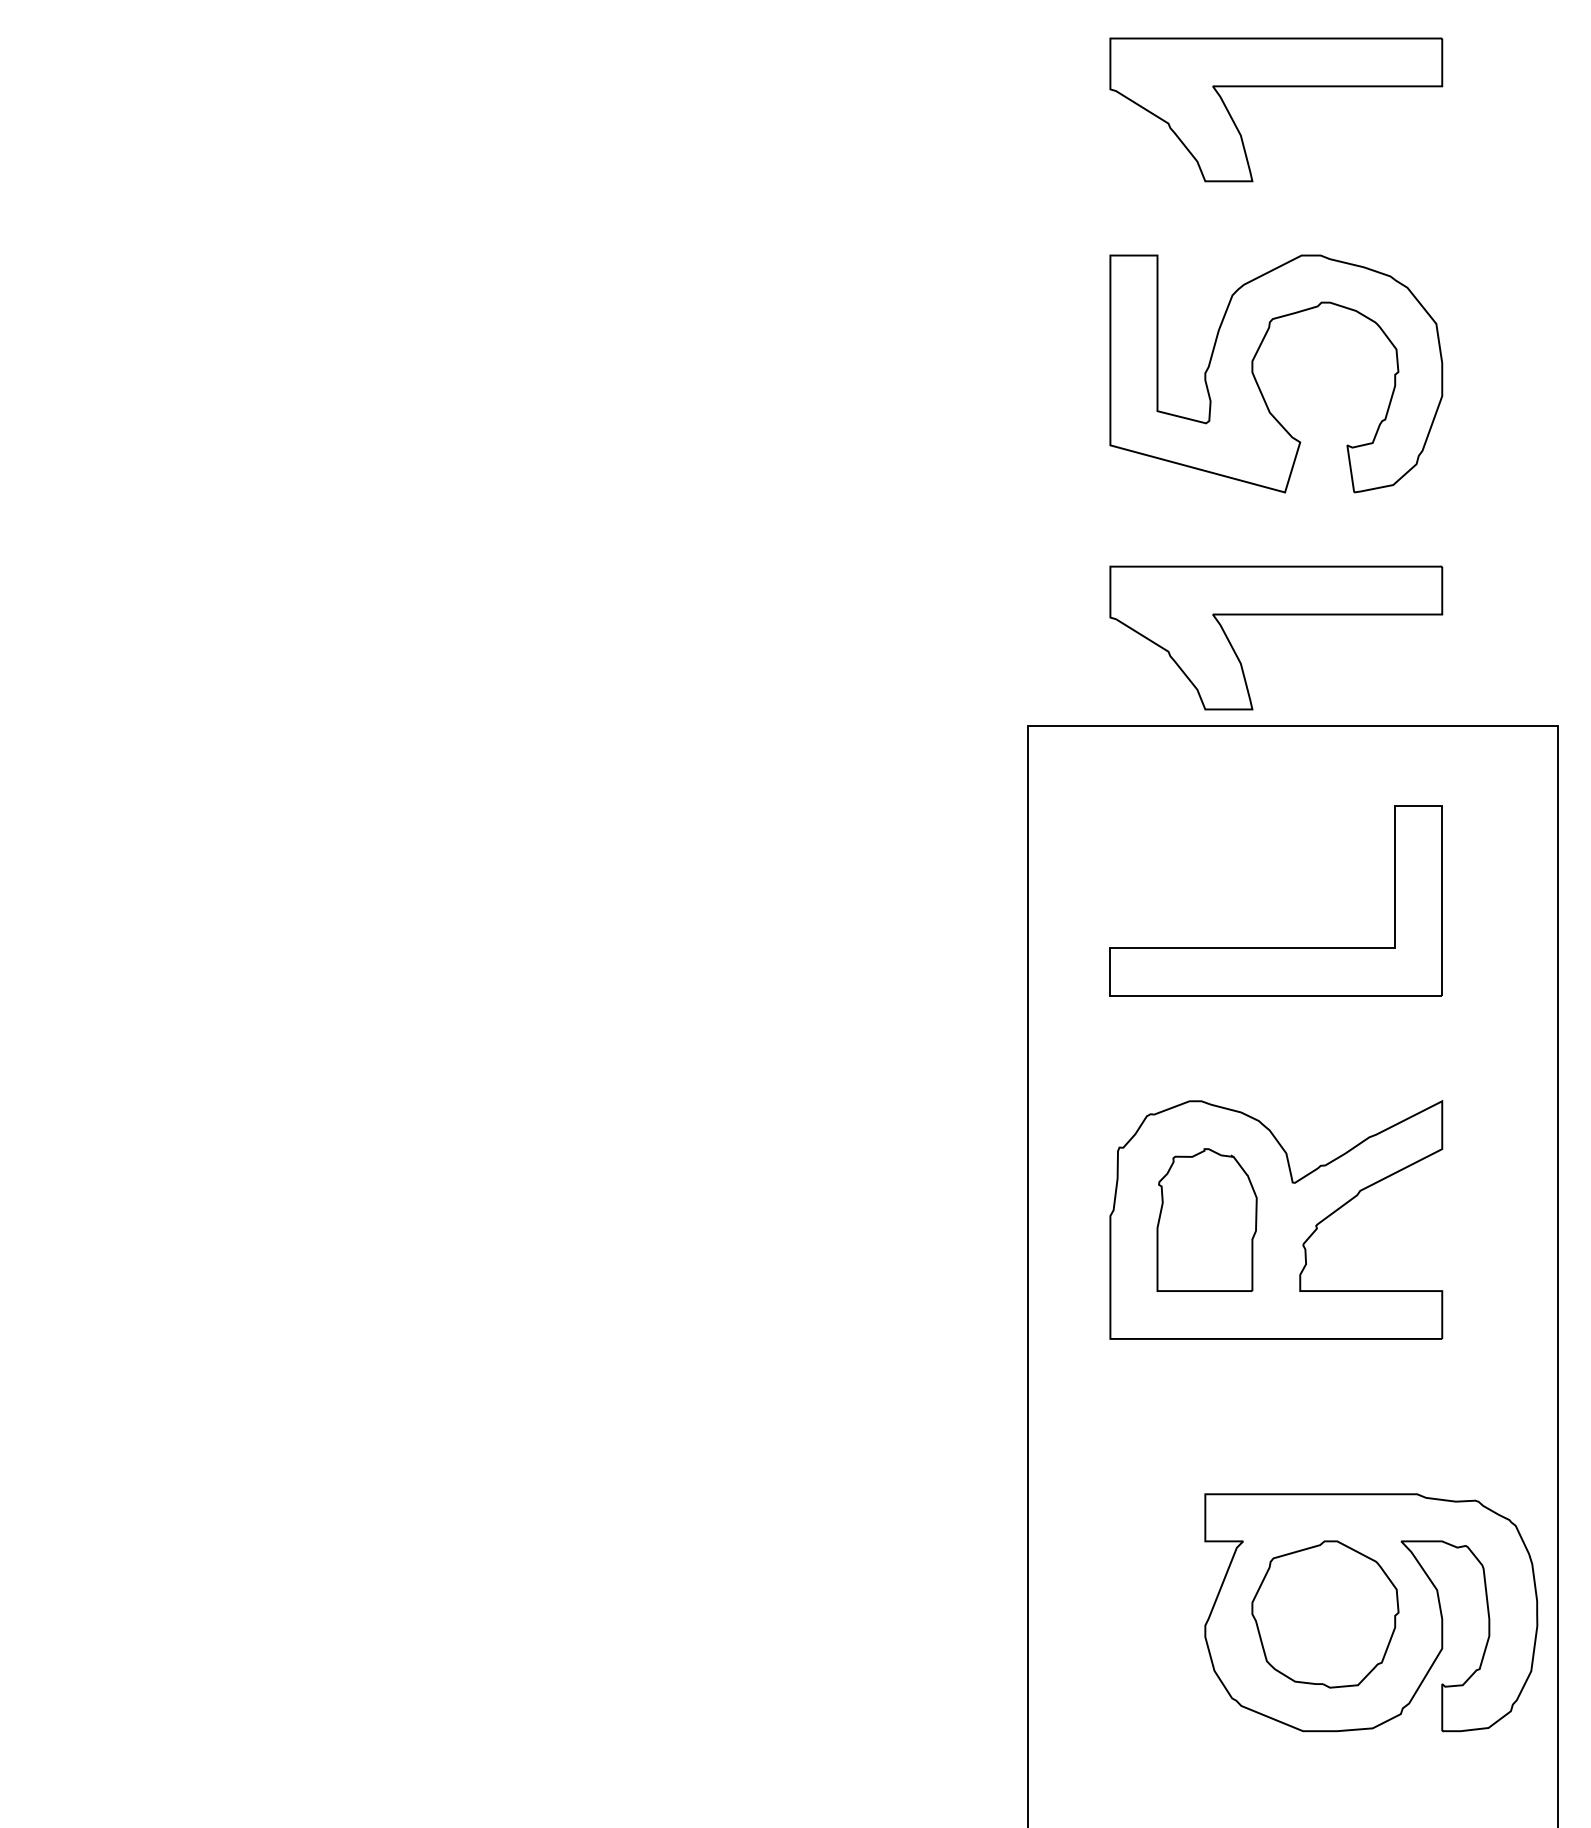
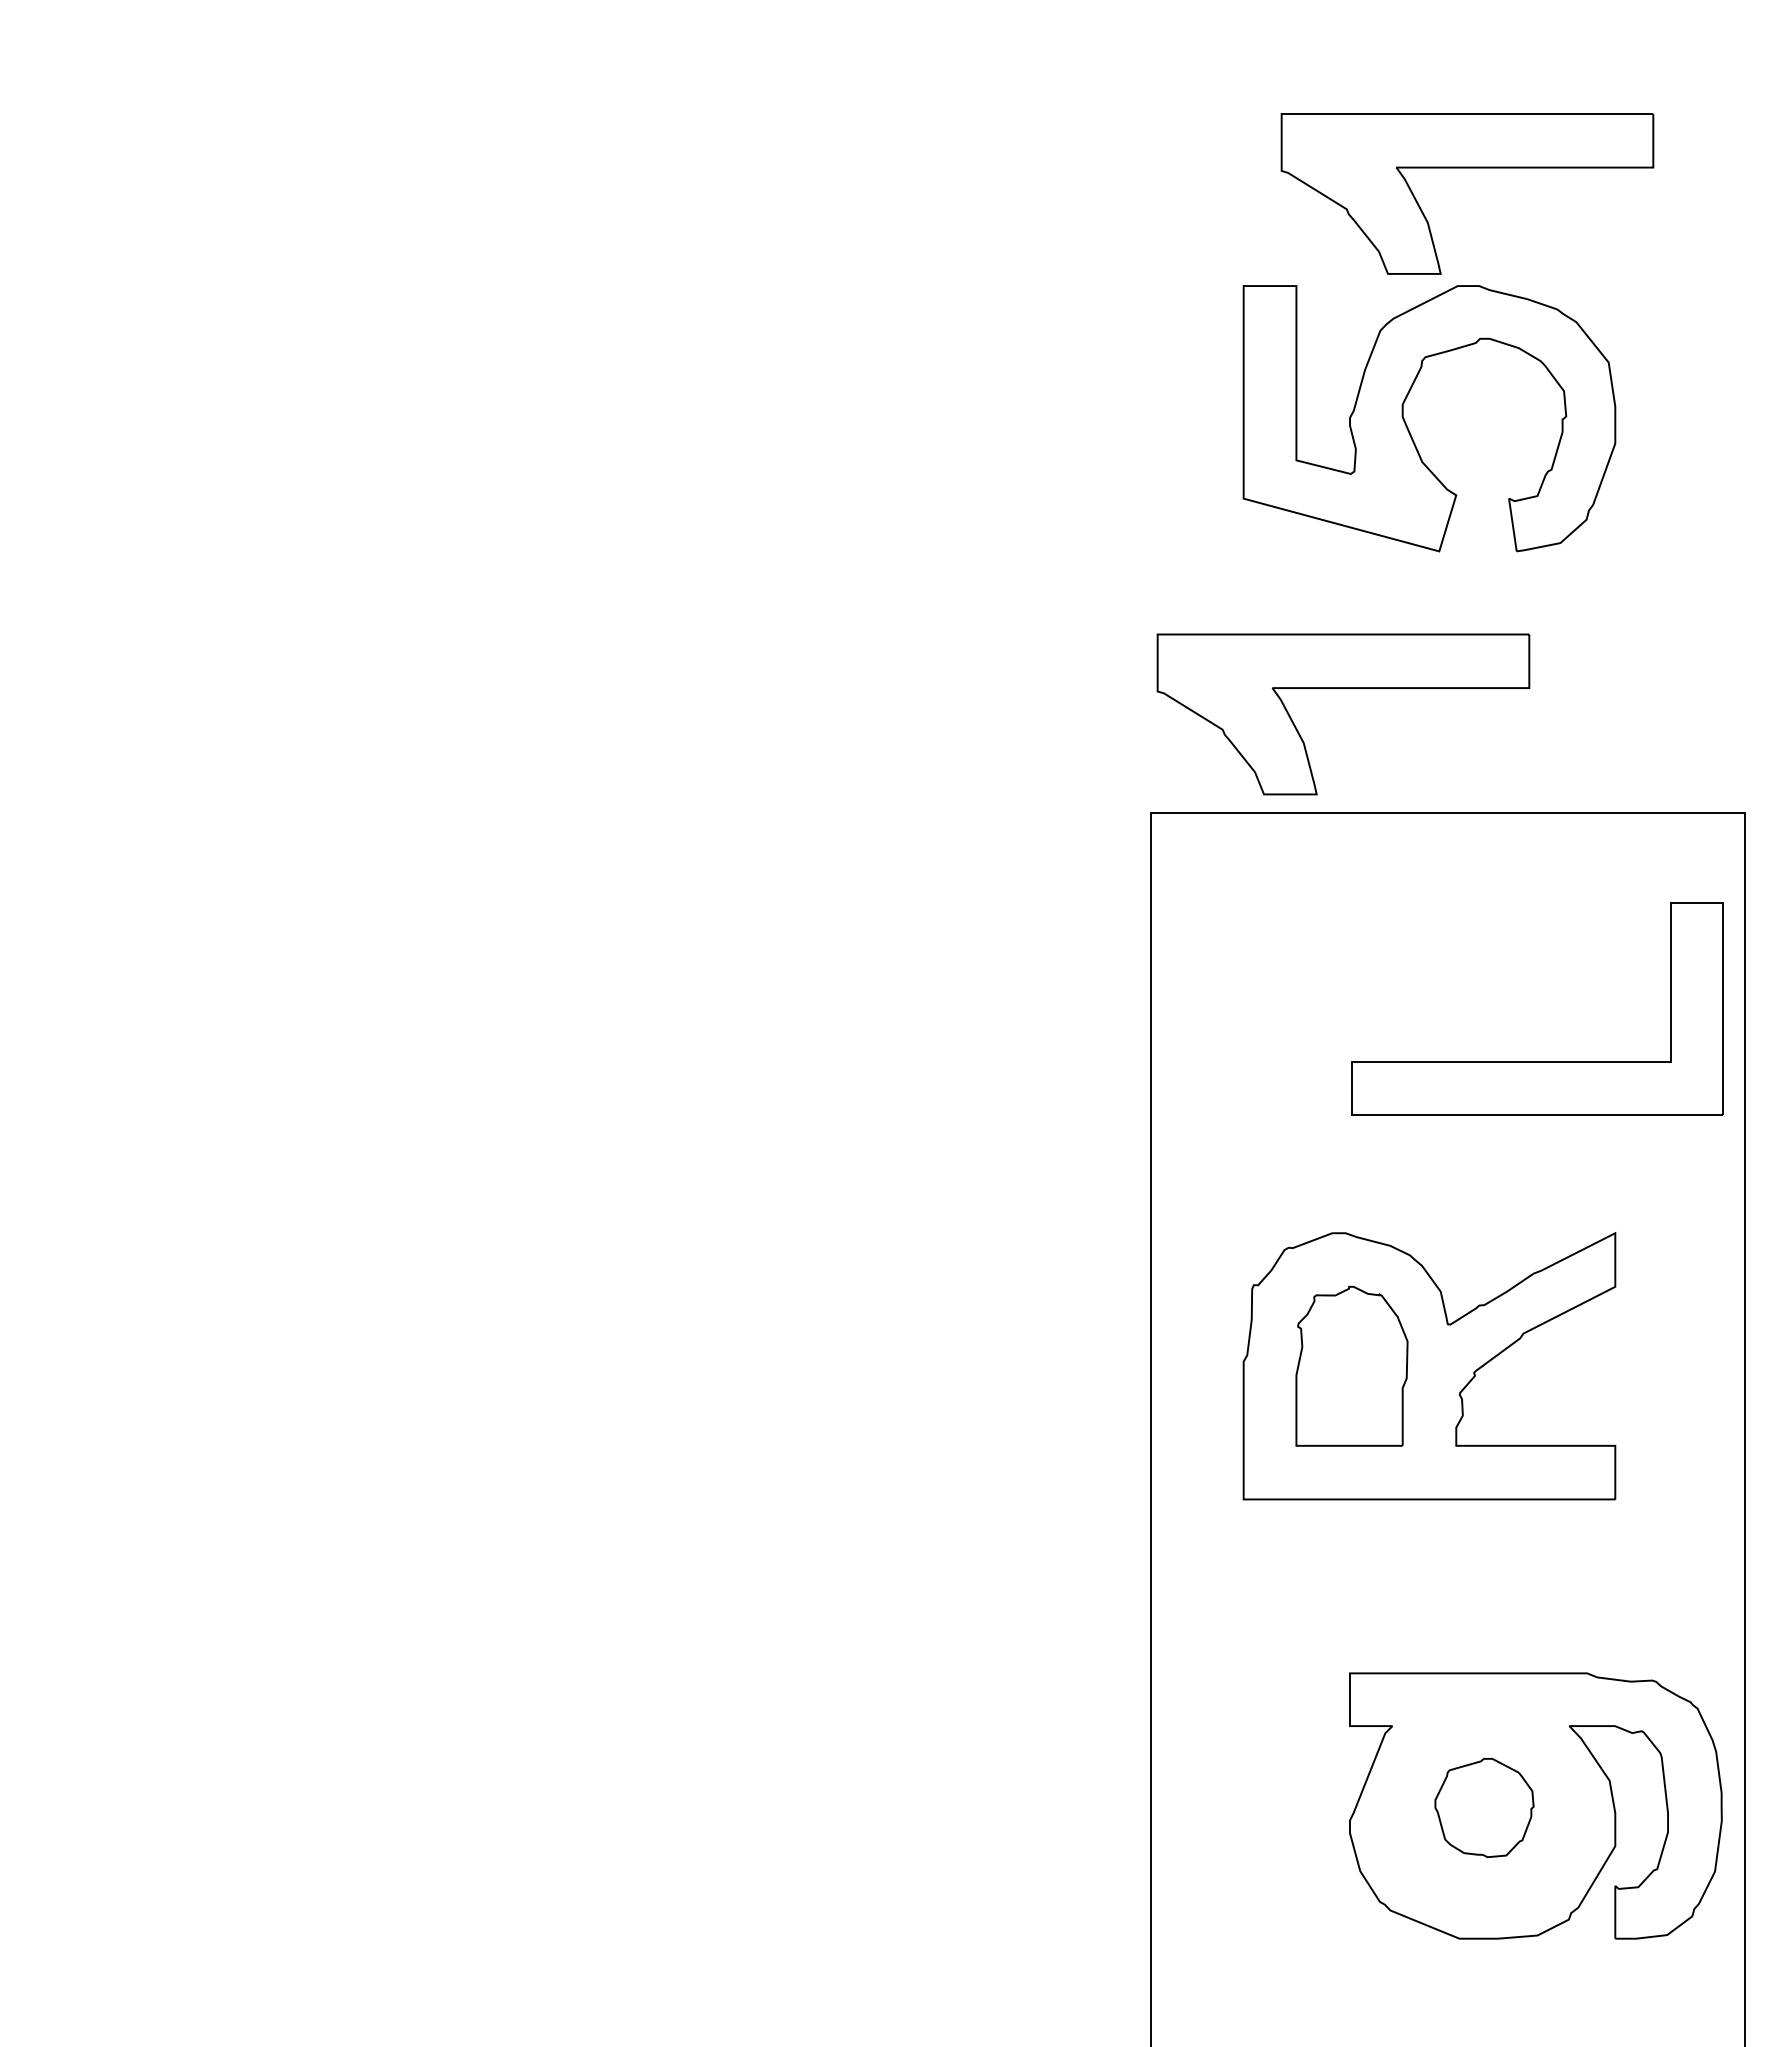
part: (1276, 87) -> (1467, 168), moved
part: (1276, 614) -> (1343, 688), moved
part: (1276, 947) -> (1537, 1061), moved
part: (1325, 1614) -> (1484, 1807), size x0.6

